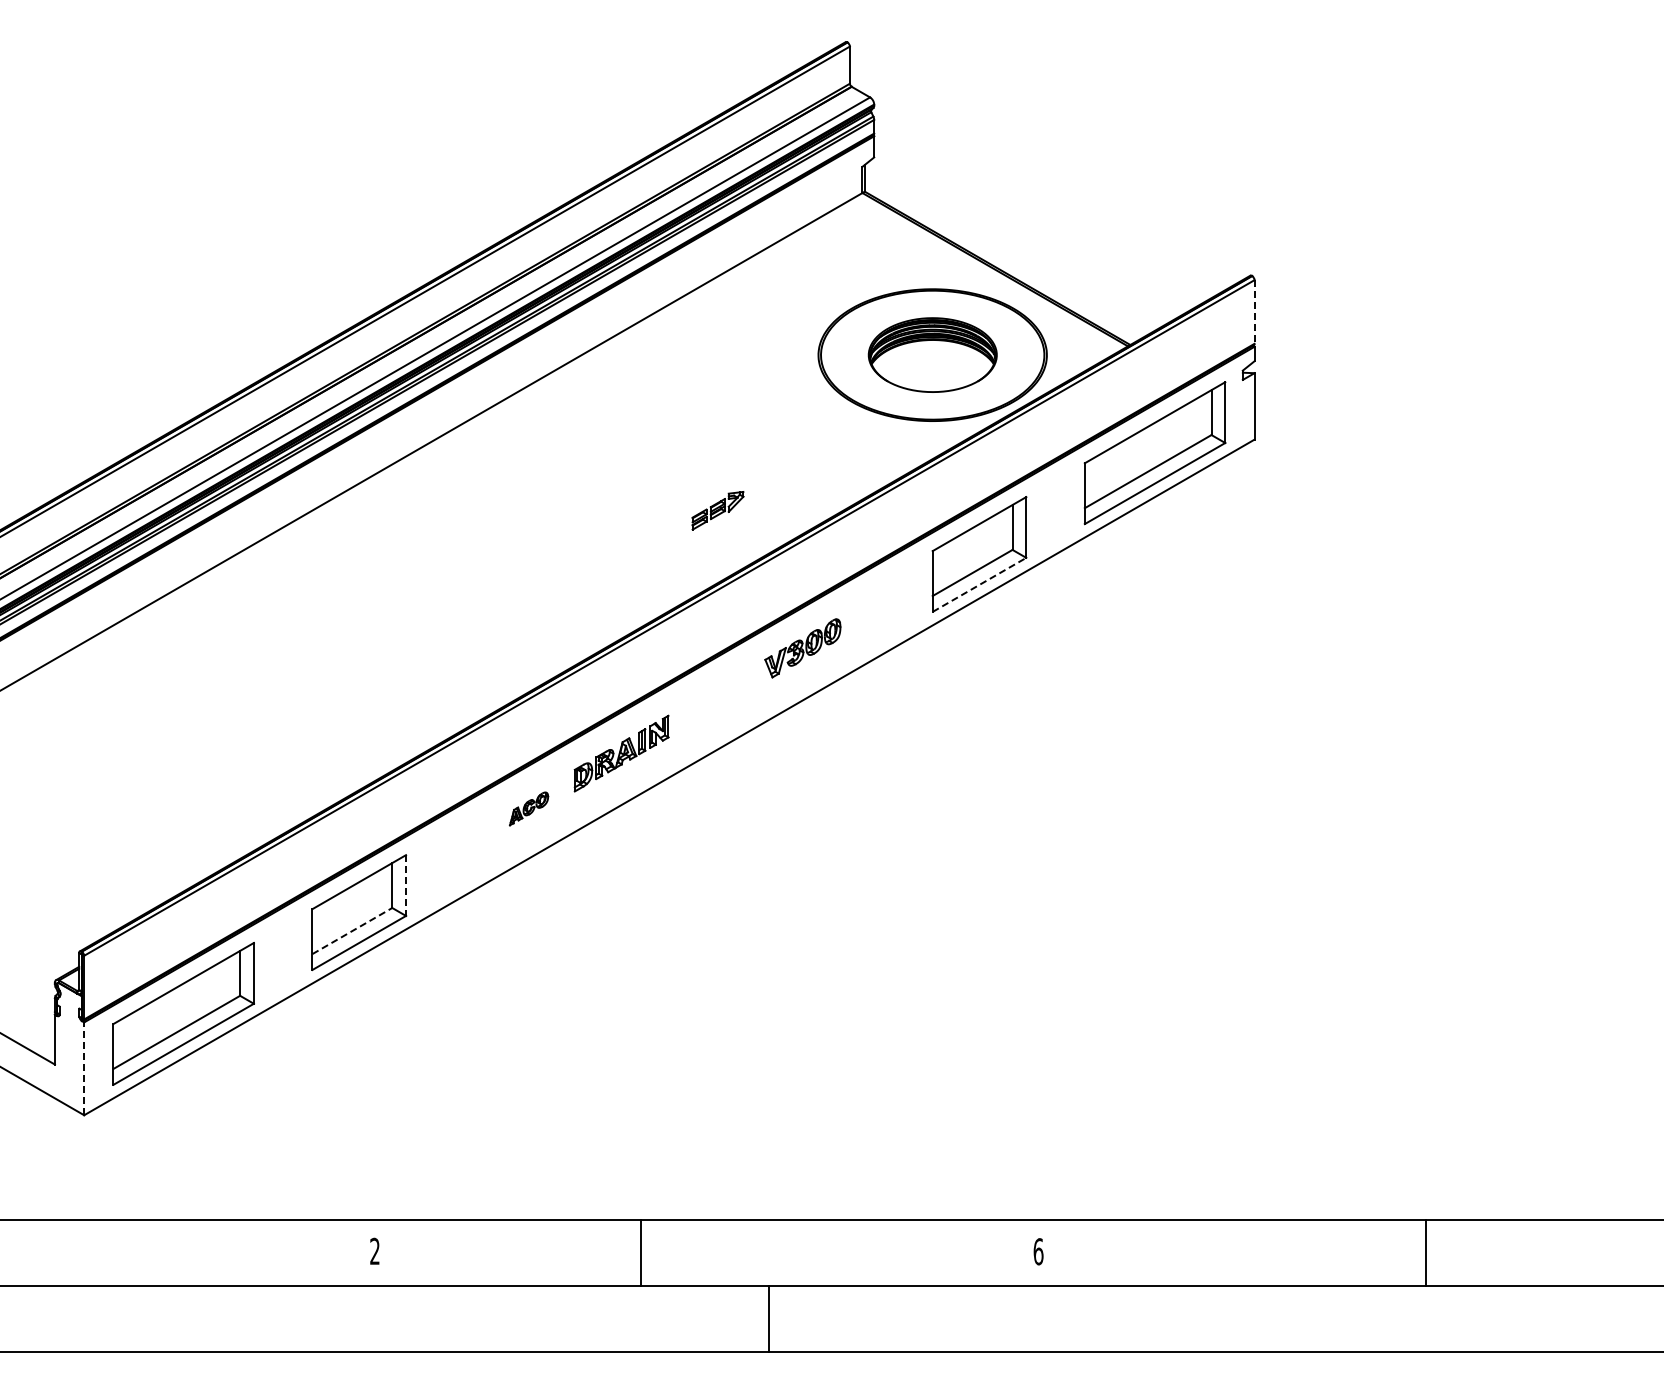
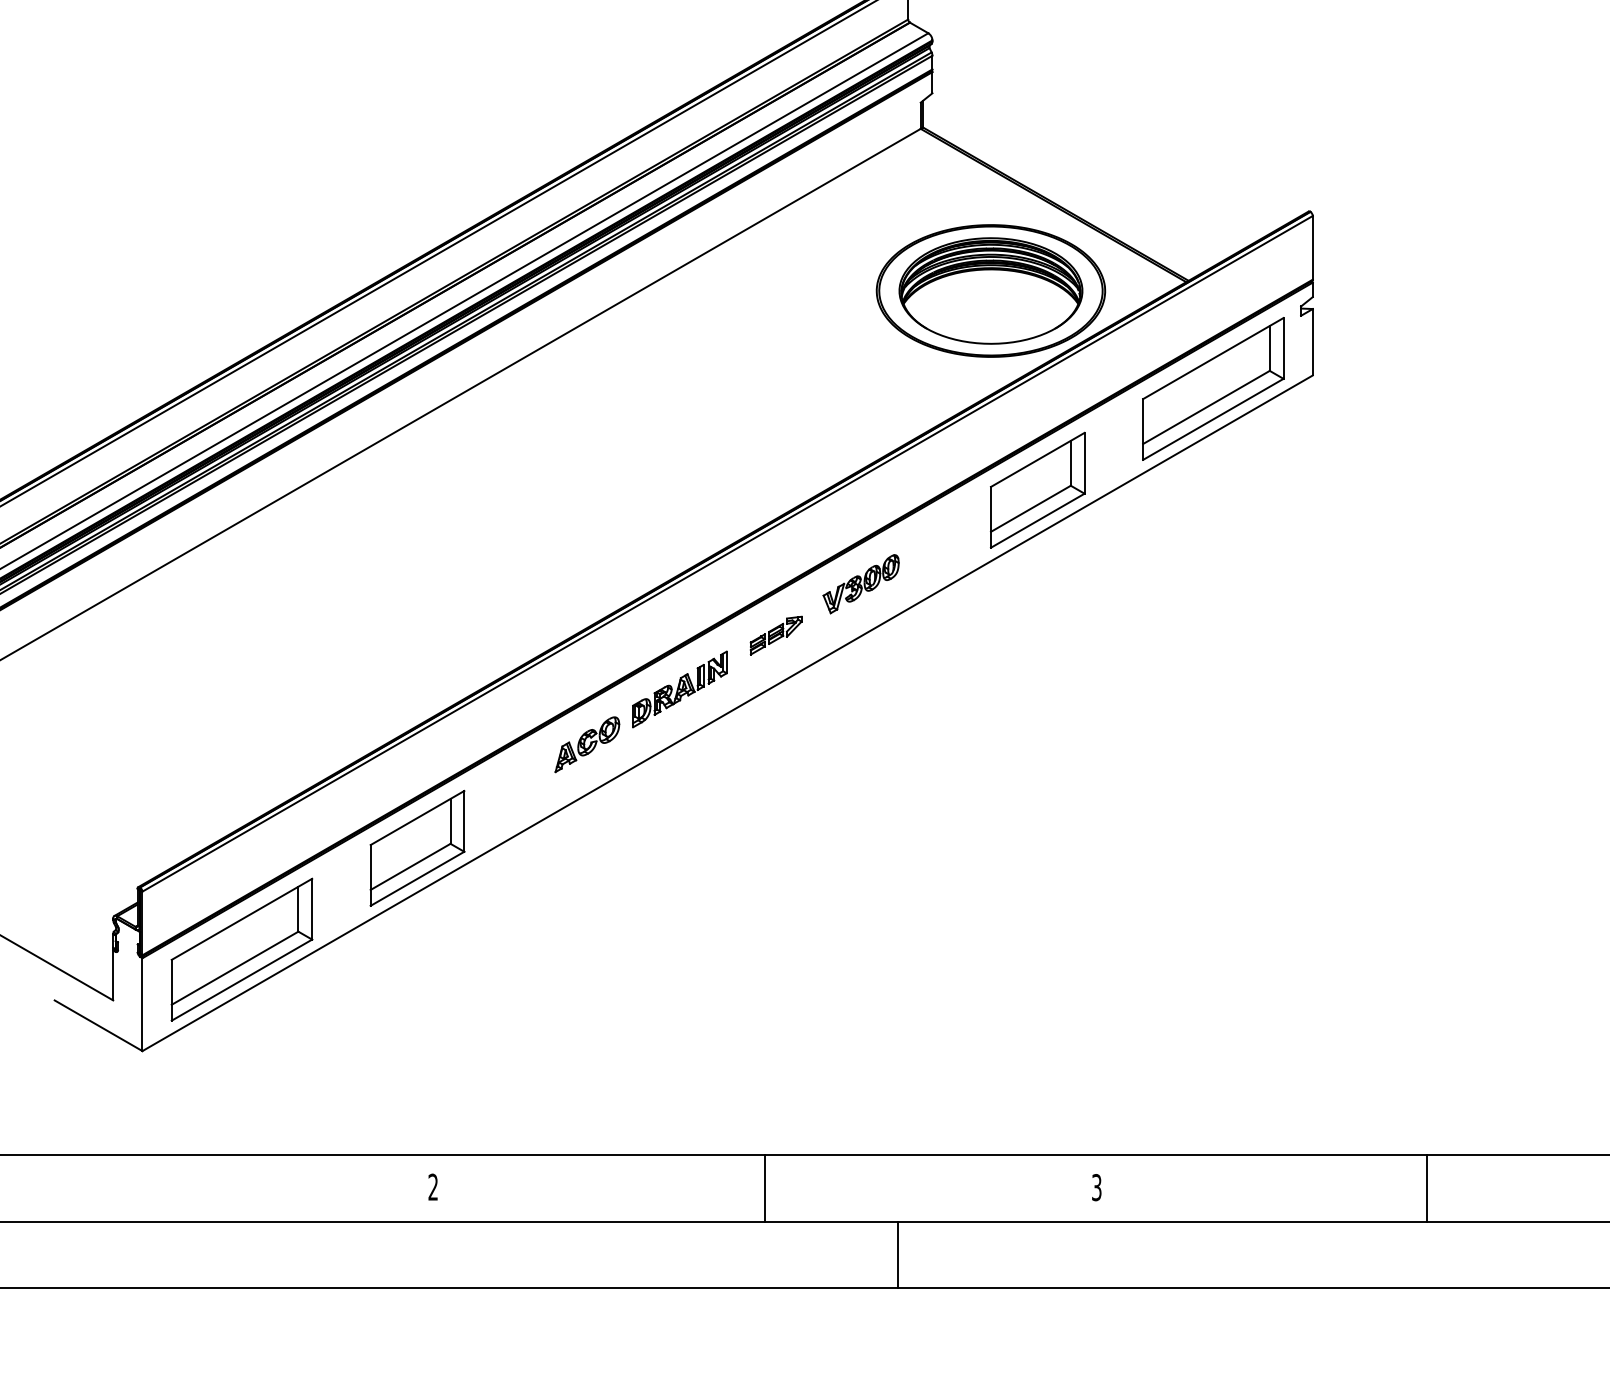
line: (1254, 312) -> (1312, 248), dashed -> solid
part: (932, 354) -> (990, 290), size x1.43
part: (717, 510) -> (775, 635), moved
line: (979, 584) -> (1037, 520), dashed -> solid
part: (528, 808) -> (586, 744), size x1.67
line: (406, 886) -> (464, 822), dashed -> solid
line: (352, 930) -> (410, 866), dashed -> solid
line: (84, 1068) -> (142, 1004), dashed -> solid
text: (1038, 1251) -> (1096, 1187), 6 -> 3
line: (640, 1252) -> (764, 1188), moved
line: (1426, 1252) -> (1427, 1188), moved
line: (769, 1318) -> (897, 1254), moved

